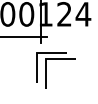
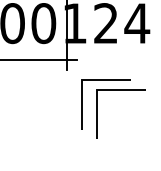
part: (46, 70) -> (97, 109), moved

